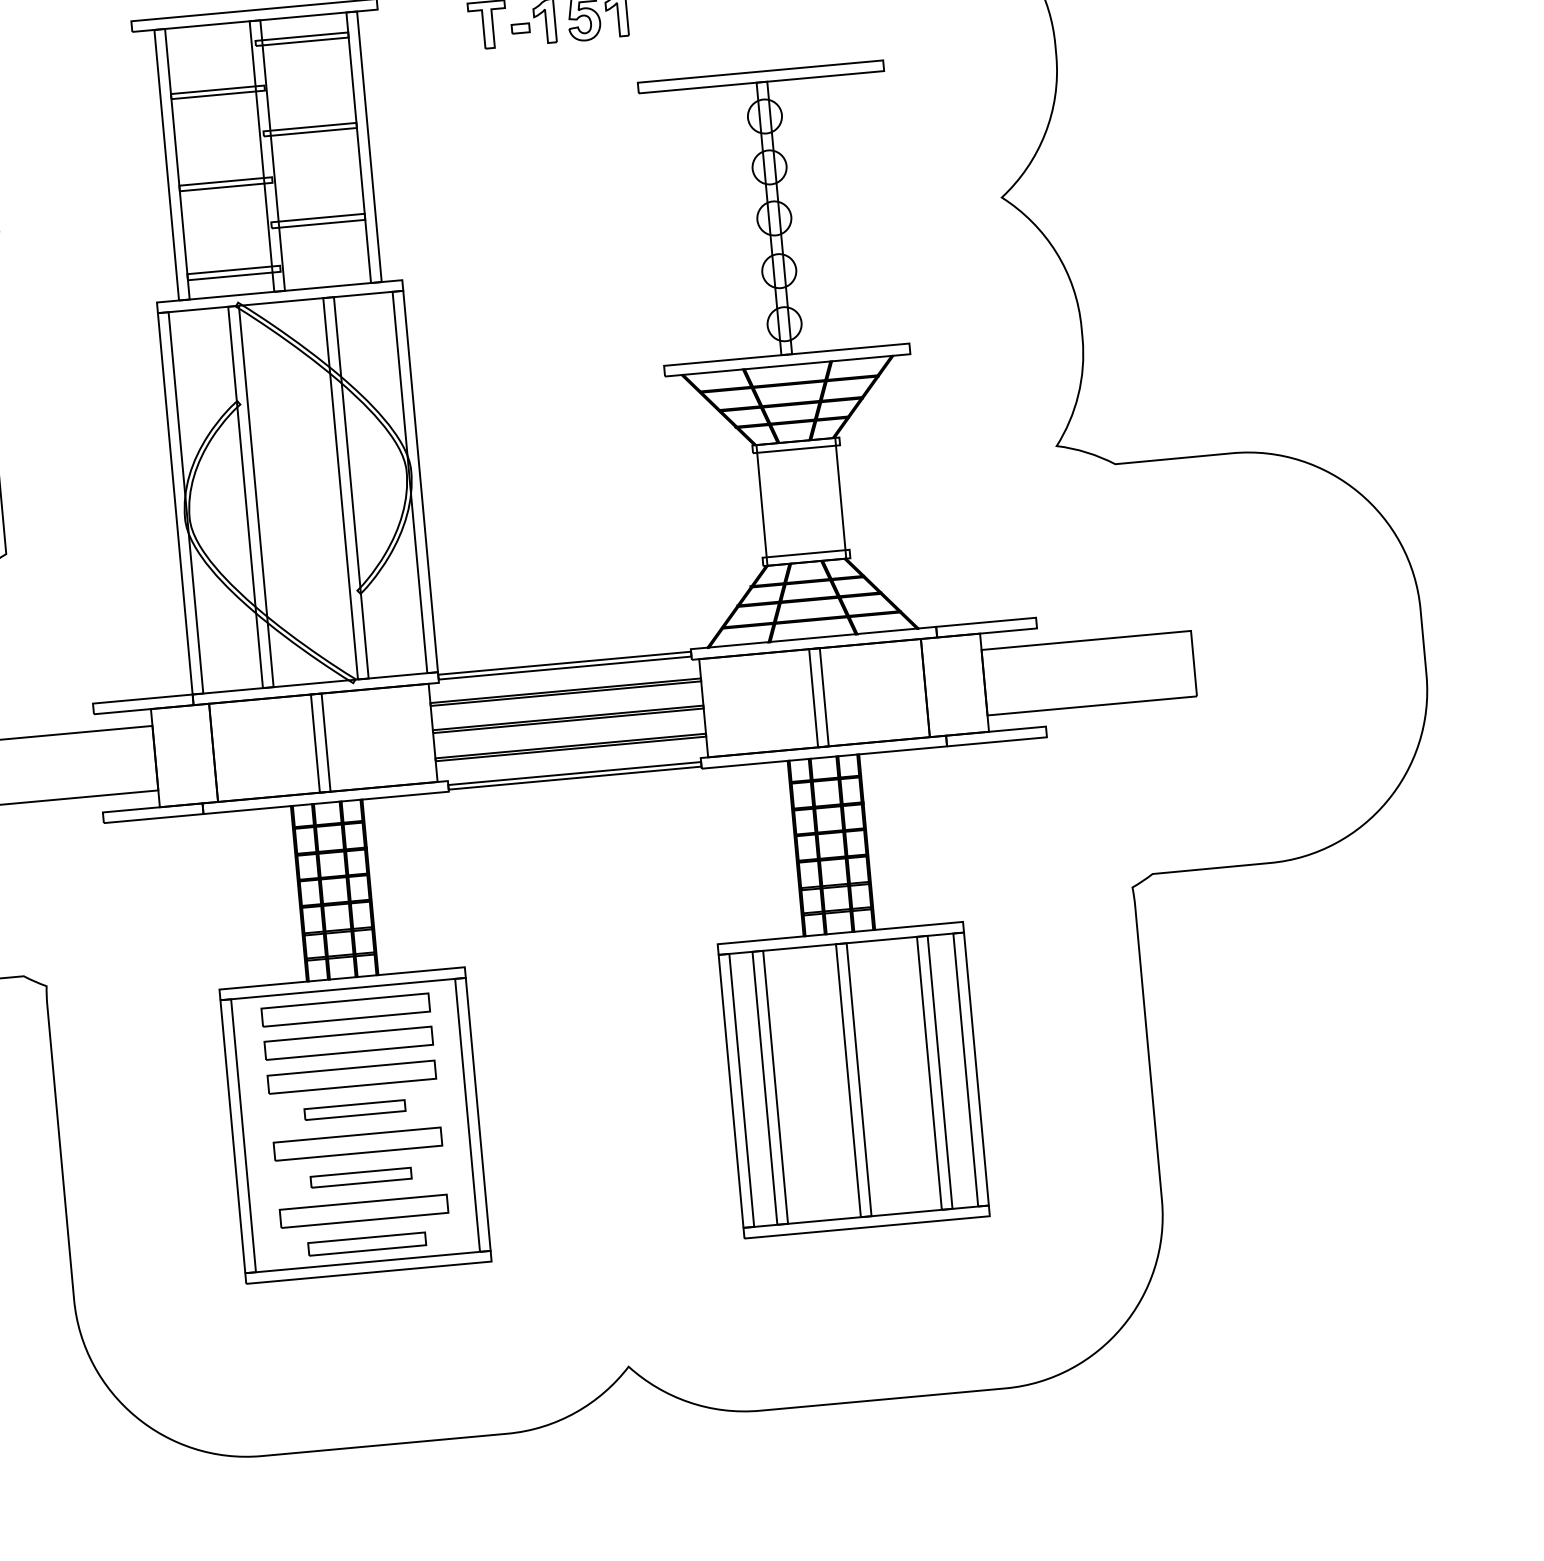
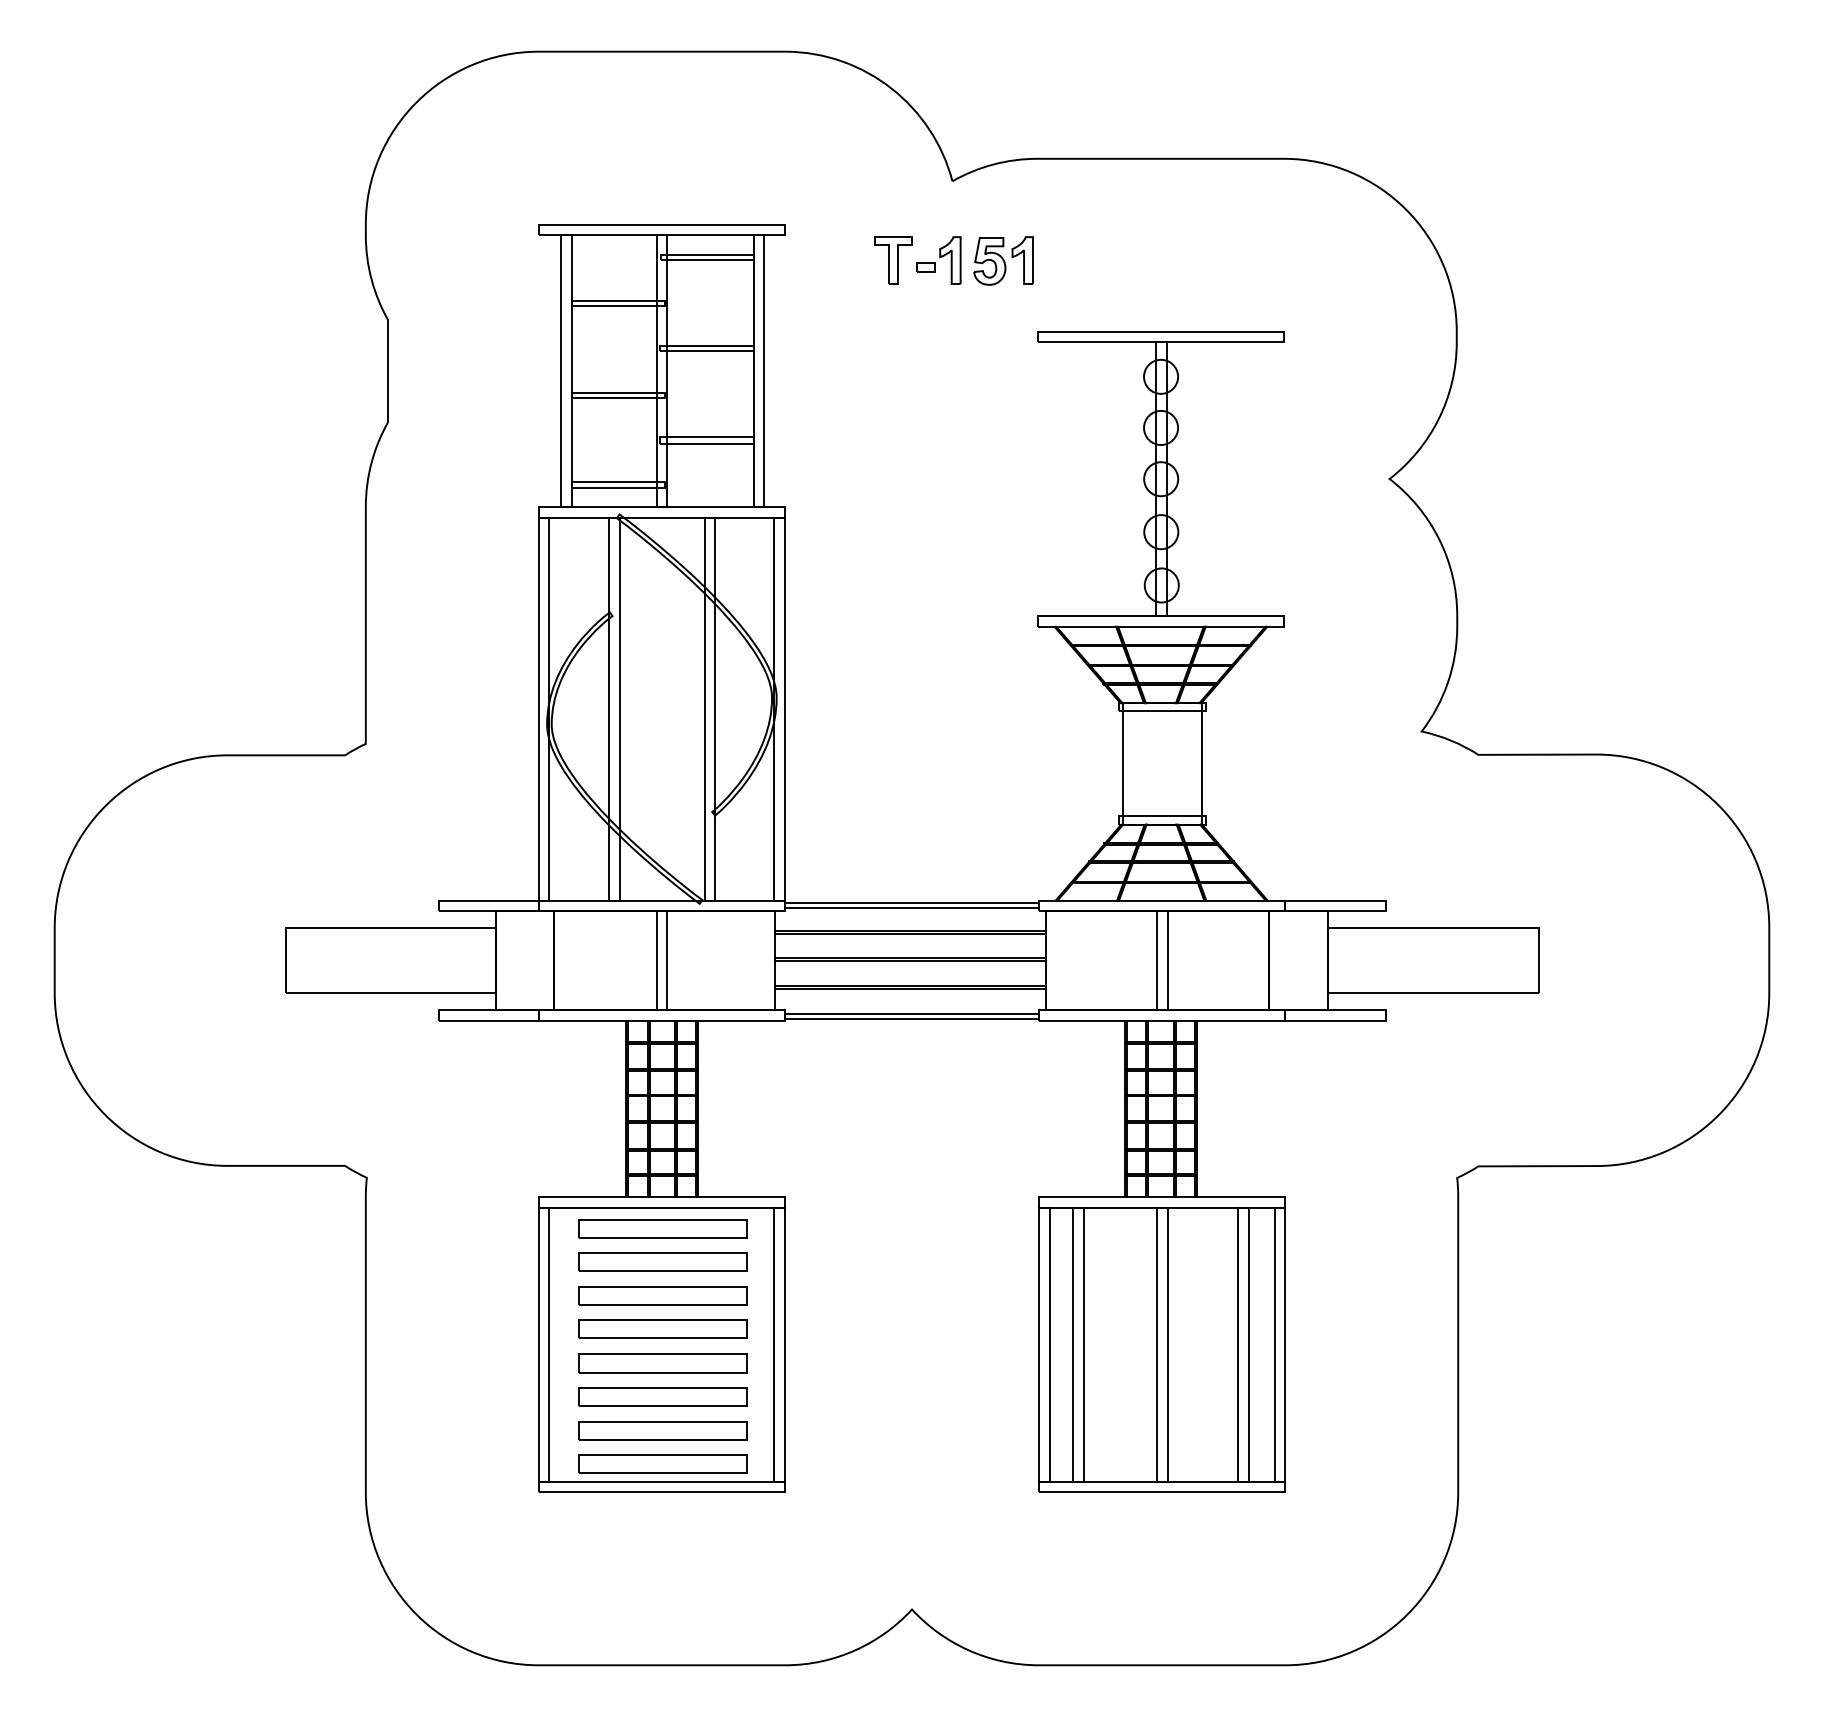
part: (354, 1109) -> (662, 1328), size x1.67
part: (360, 1177) -> (662, 1396), size x1.67
part: (366, 1243) -> (662, 1463), size x1.43

